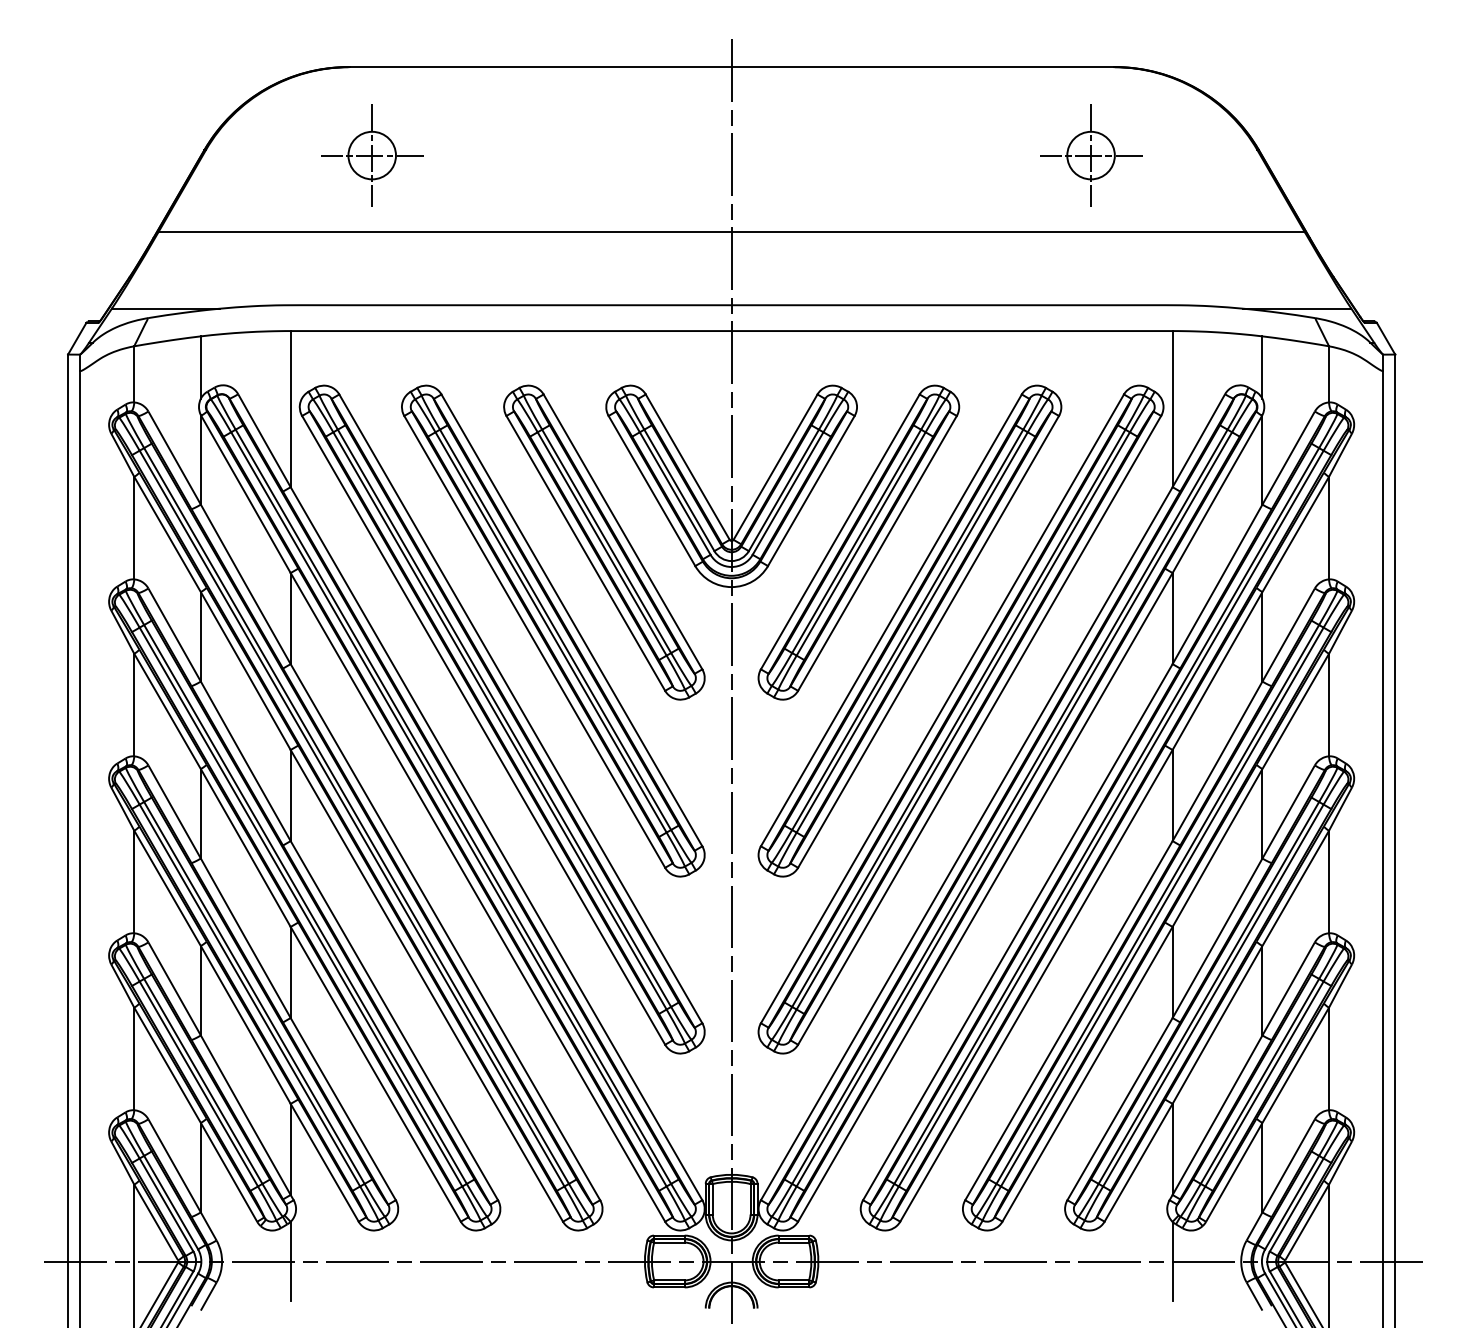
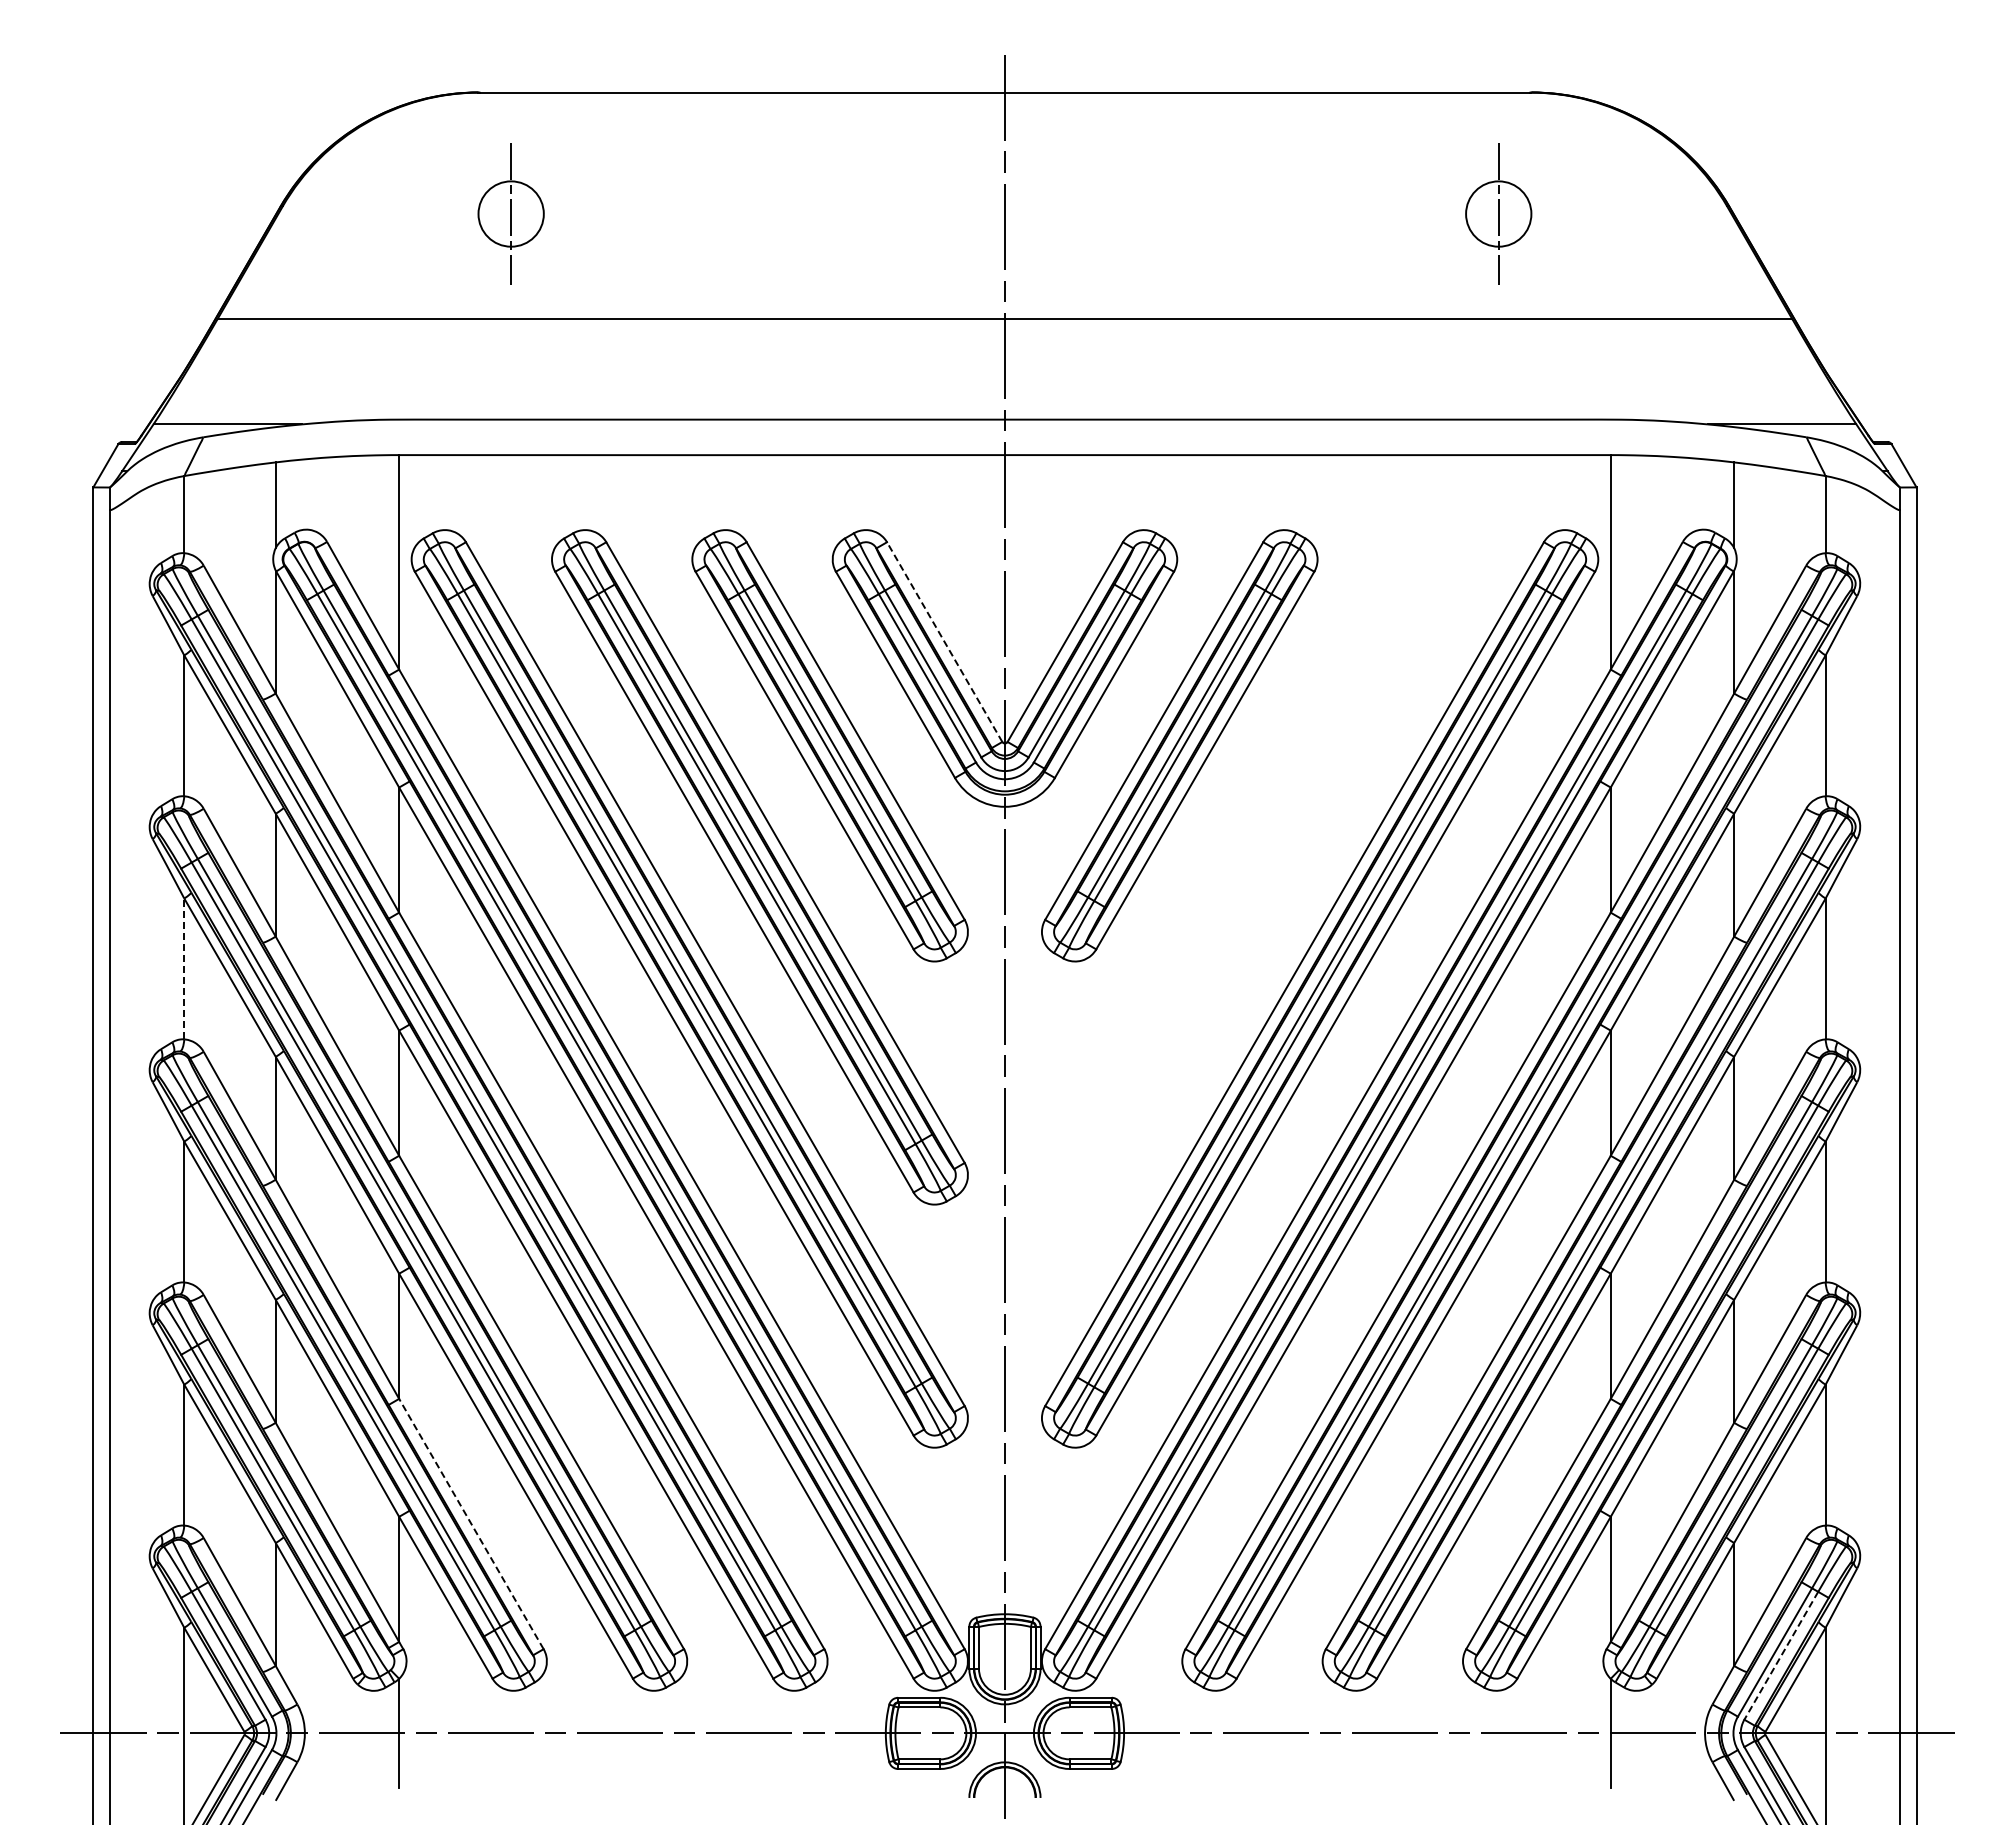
line: (371, 155) -> (510, 214), removed
line: (1090, 155) -> (1498, 214), removed
line: (687, 466) -> (944, 641), solid -> dashed
part: (909, 631) -> (1249, 867), removed
line: (134, 704) -> (184, 968), solid -> dashed
line: (343, 1109) -> (471, 1524), solid -> dashed
line: (1296, 1204) -> (1781, 1655), solid -> dashed

